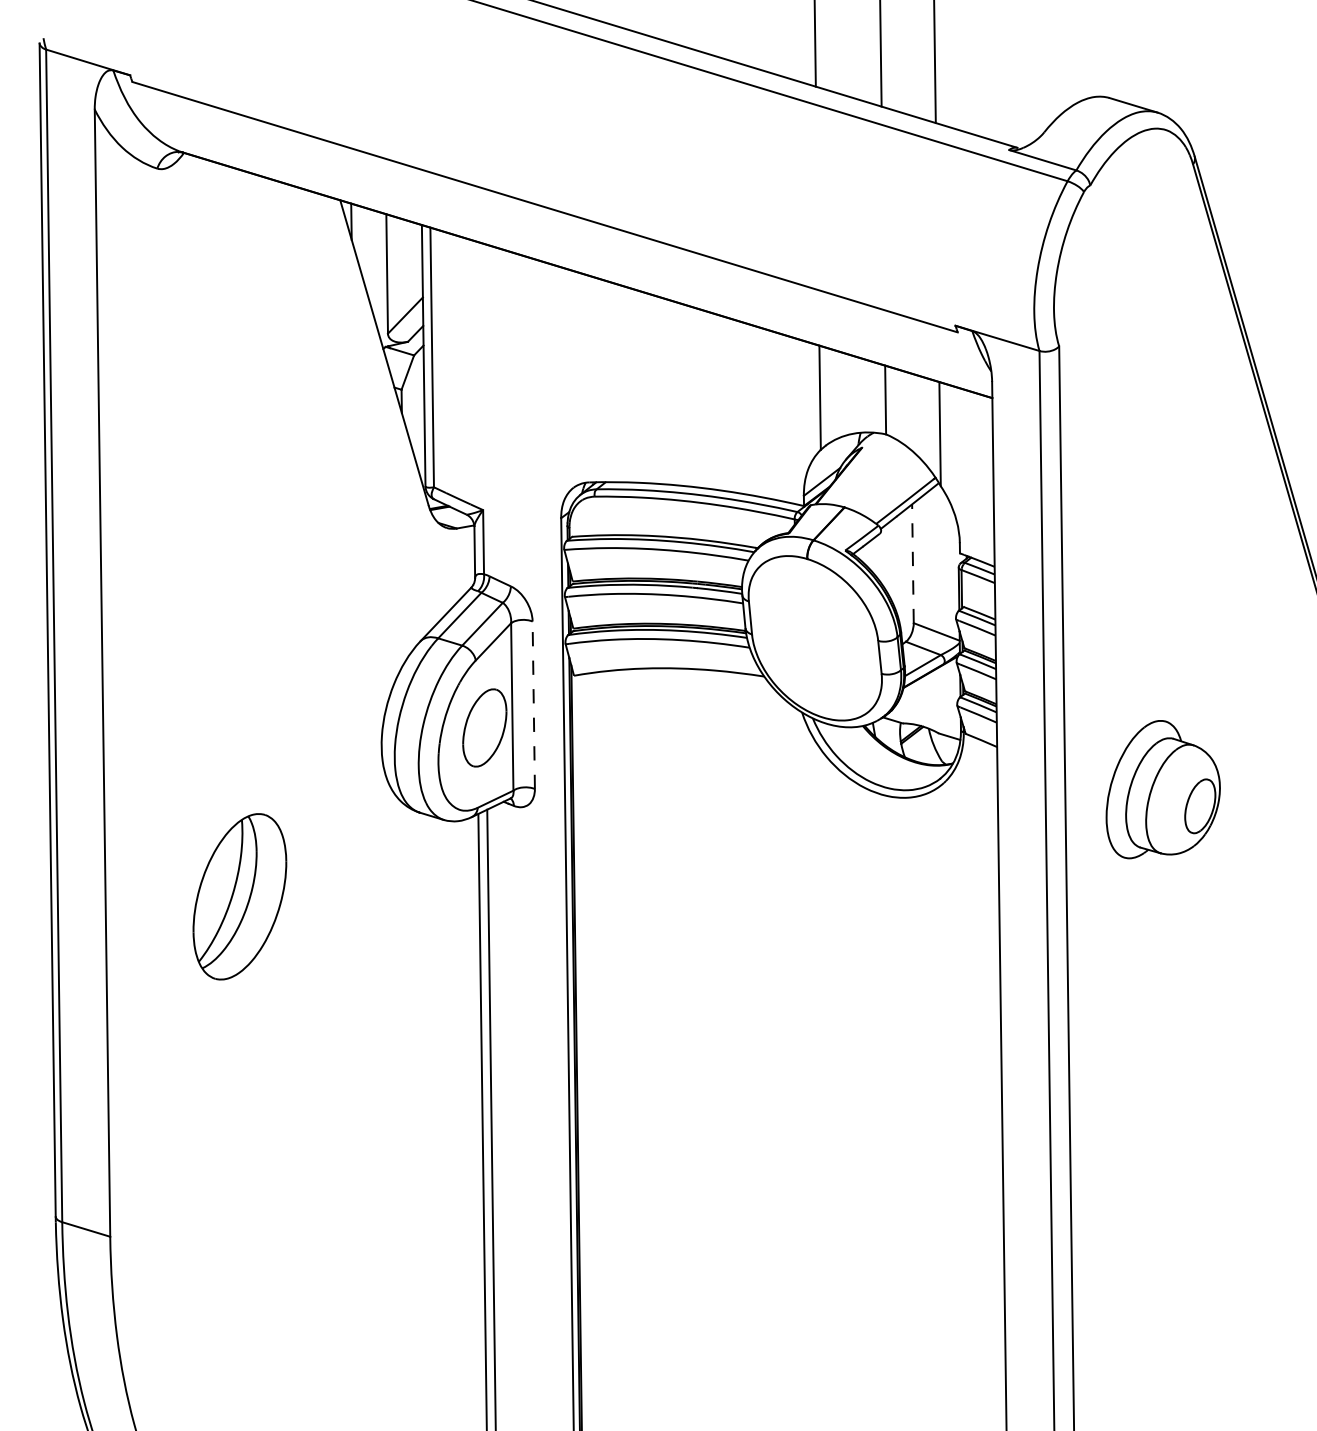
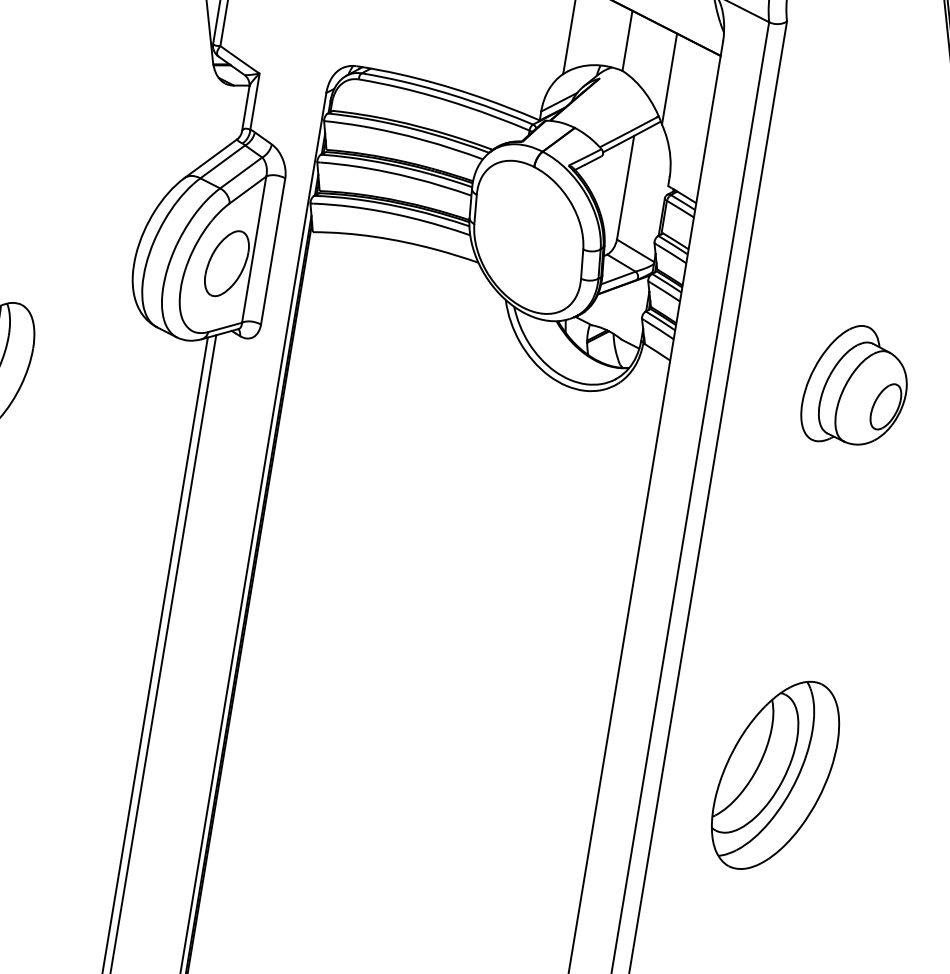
line: (912, 563) -> (625, 187), dashed -> solid
line: (533, 705) -> (272, 251), dashed -> solid
part: (1162, 789) -> (855, 386), moved
part: (1196, 1186) -> (774, 774), added

